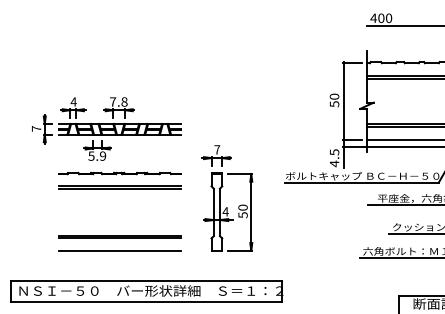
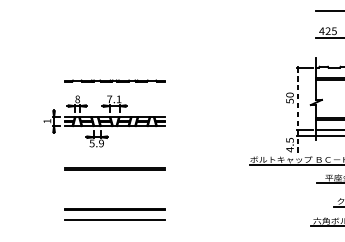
text: (385, 18) -> (331, 31), 400 -> 425
text: (73, 101) -> (77, 98), 4 -> 8
text: (124, 101) -> (118, 98), 7.8 -> 7.1
line: (344, 115) -> (298, 110), solid -> dashed
text: (36, 128) -> (47, 120), 7 -> 1
part: (119, 173) -> (114, 81), moved
part: (220, 198) -> (197, 177), removed

